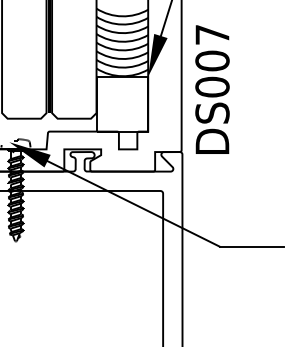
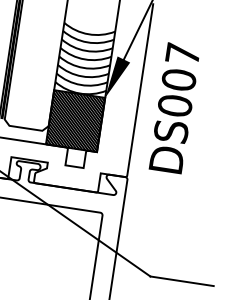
text: (212, 89) -> (174, 108), moved
hatch: (122, 103) -> (75, 120), added

